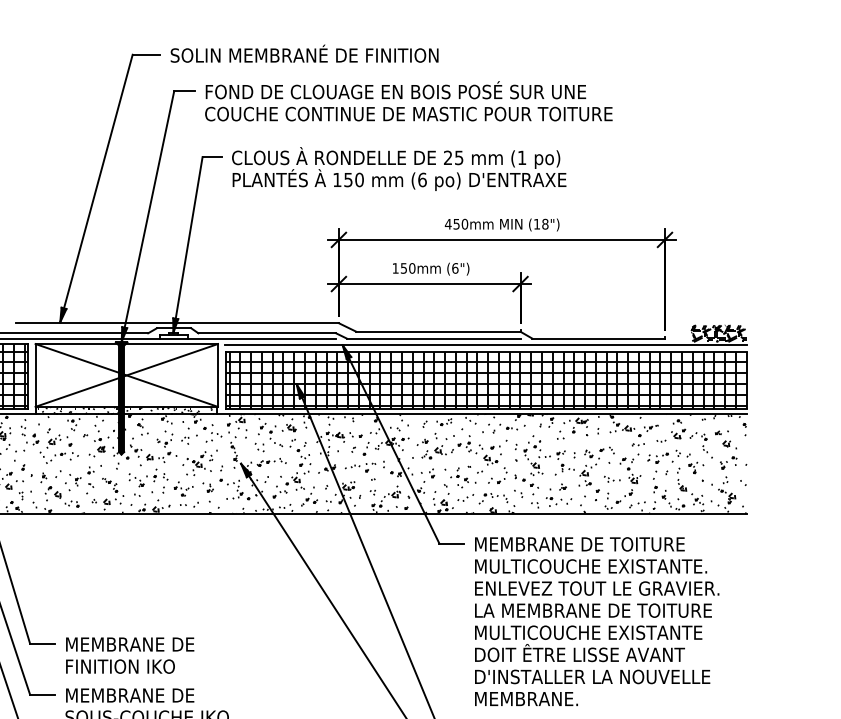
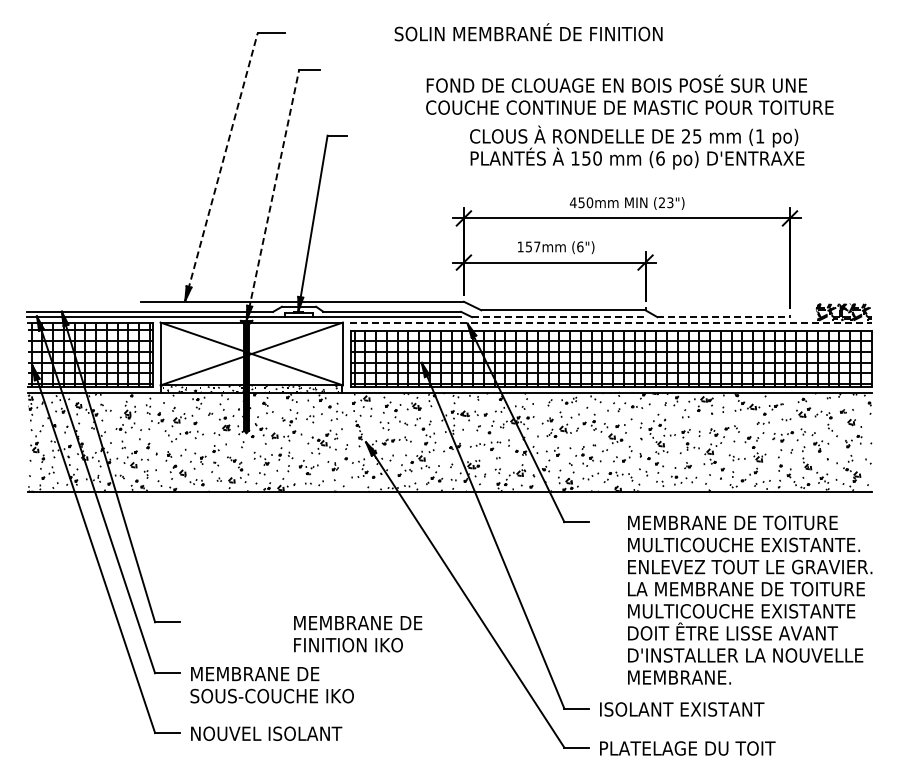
text: (304, 53) -> (528, 32), moved
text: (408, 100) -> (629, 94), moved
text: (399, 168) -> (637, 147), moved
line: (96, 188) -> (221, 167), solid -> dashed
line: (147, 216) -> (272, 195), solid -> dashed
text: (541, 223) -> (666, 202), (18") -> (23")
text: (412, 267) -> (537, 246), 150mm -> 157mm
line: (433, 338) -> (558, 317), solid -> dashed
line: (599, 338) -> (724, 317), solid -> dashed
line: (486, 344) -> (611, 323), solid -> dashed
text: (597, 620) -> (750, 599), moved
text: (130, 655) -> (358, 634), moved

